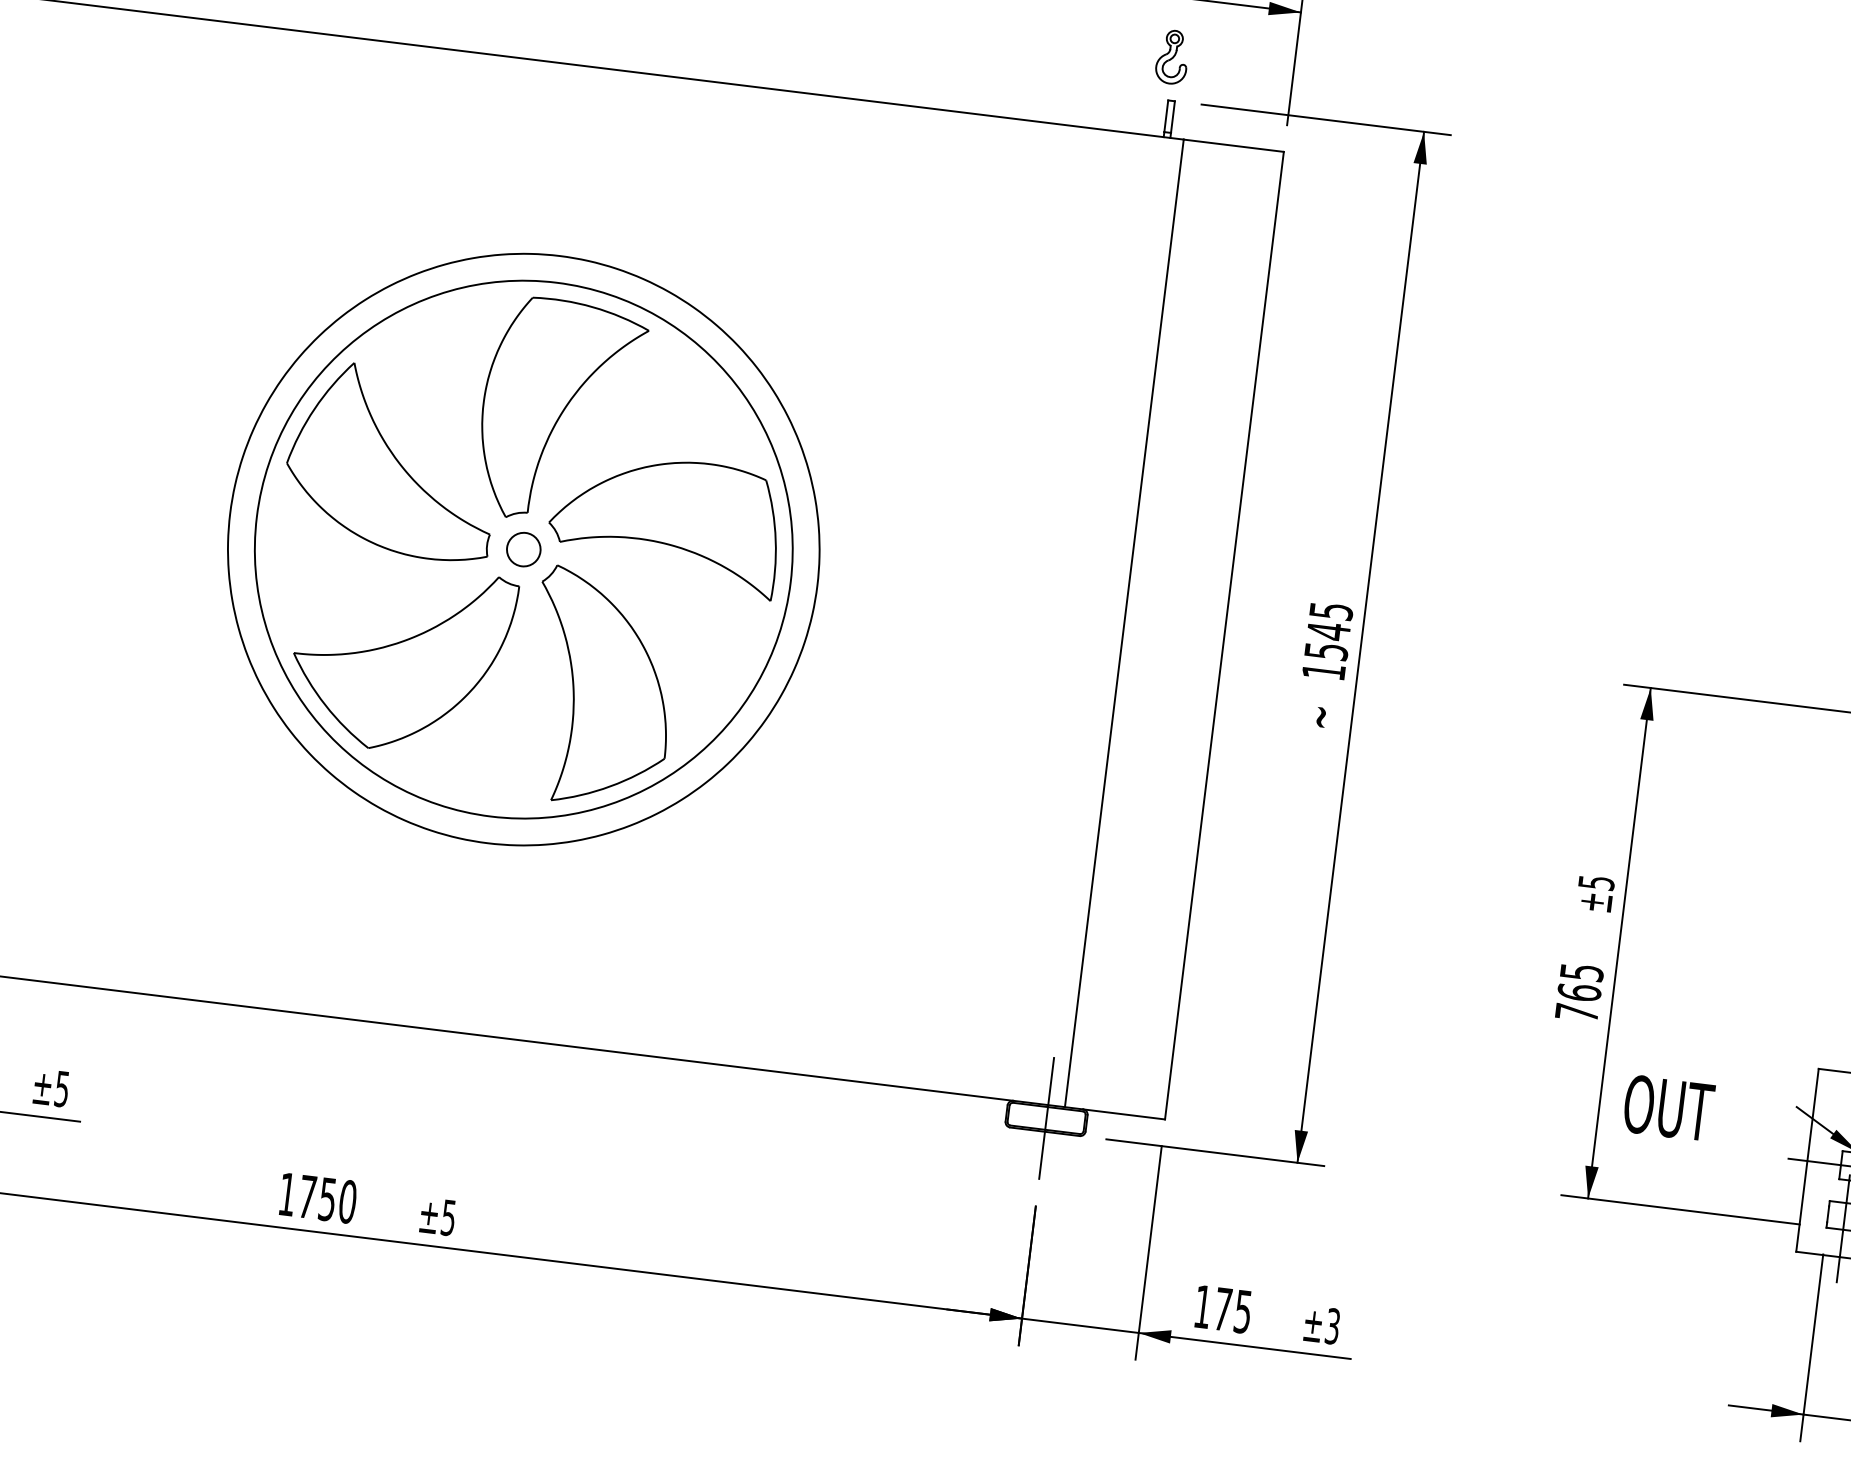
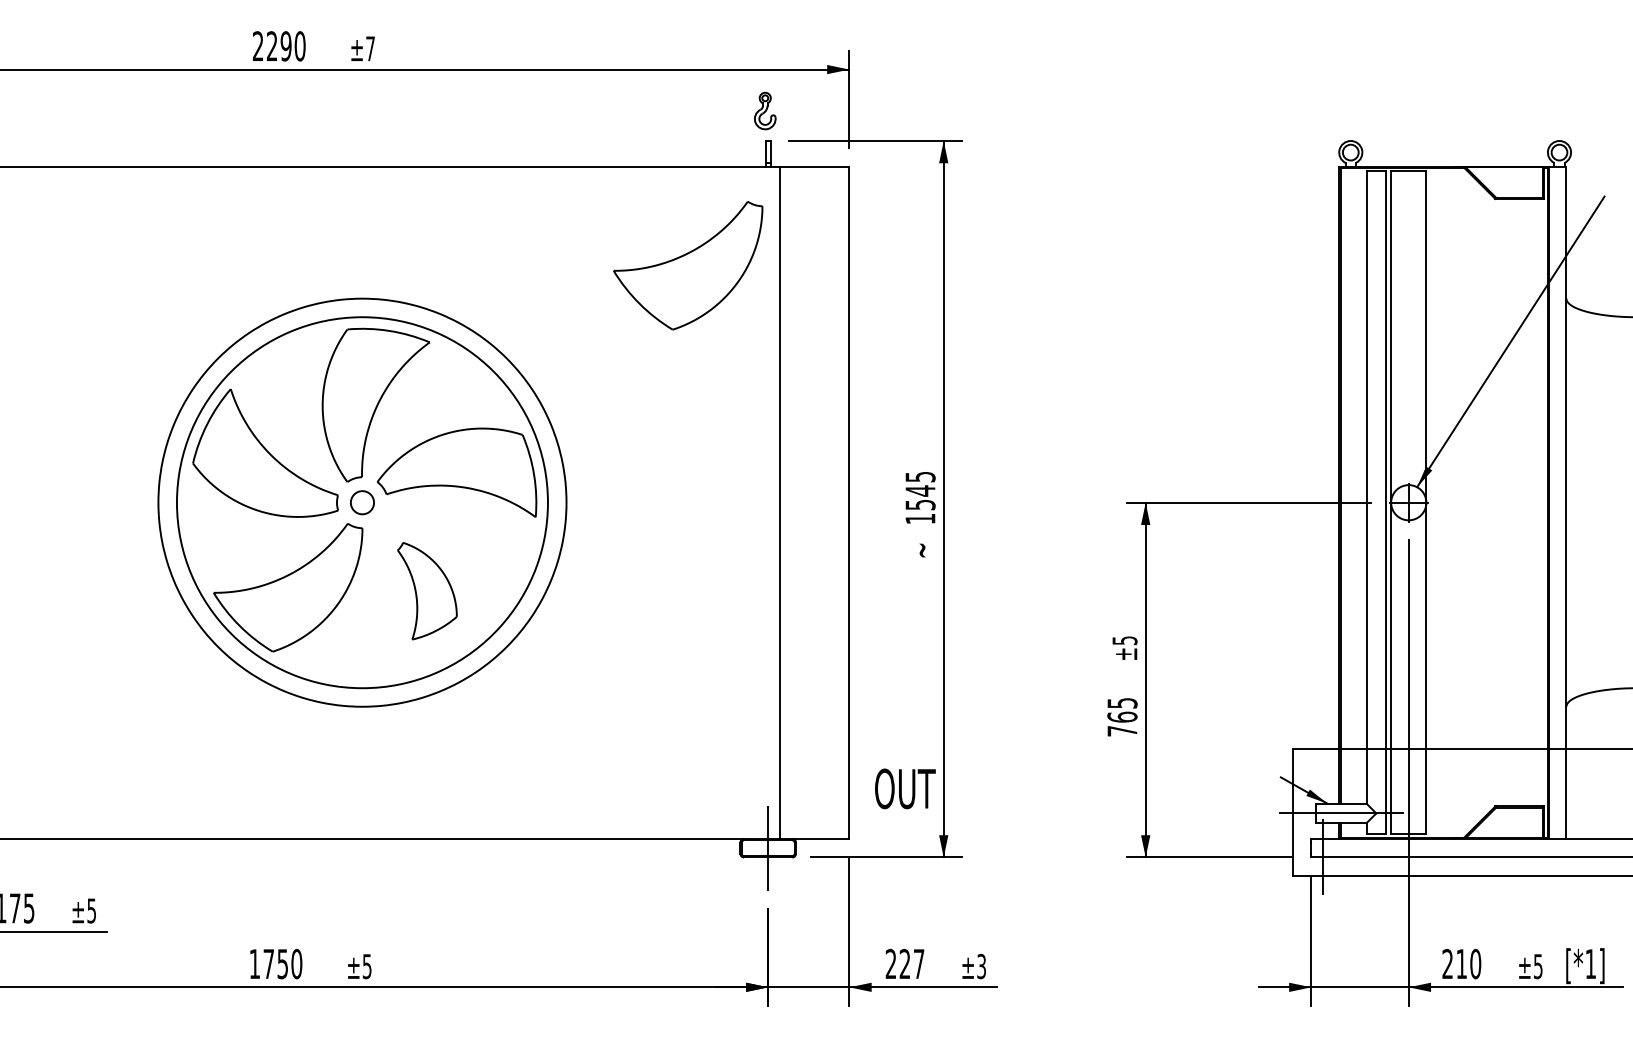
part: (1034, 265) -> (688, 265), added
part: (601, 687) -> (427, 590), size x0.6
text: (1669, 1107) -> (905, 788), moved
text: (1222, 1308) -> (904, 963), 175 -> 227

